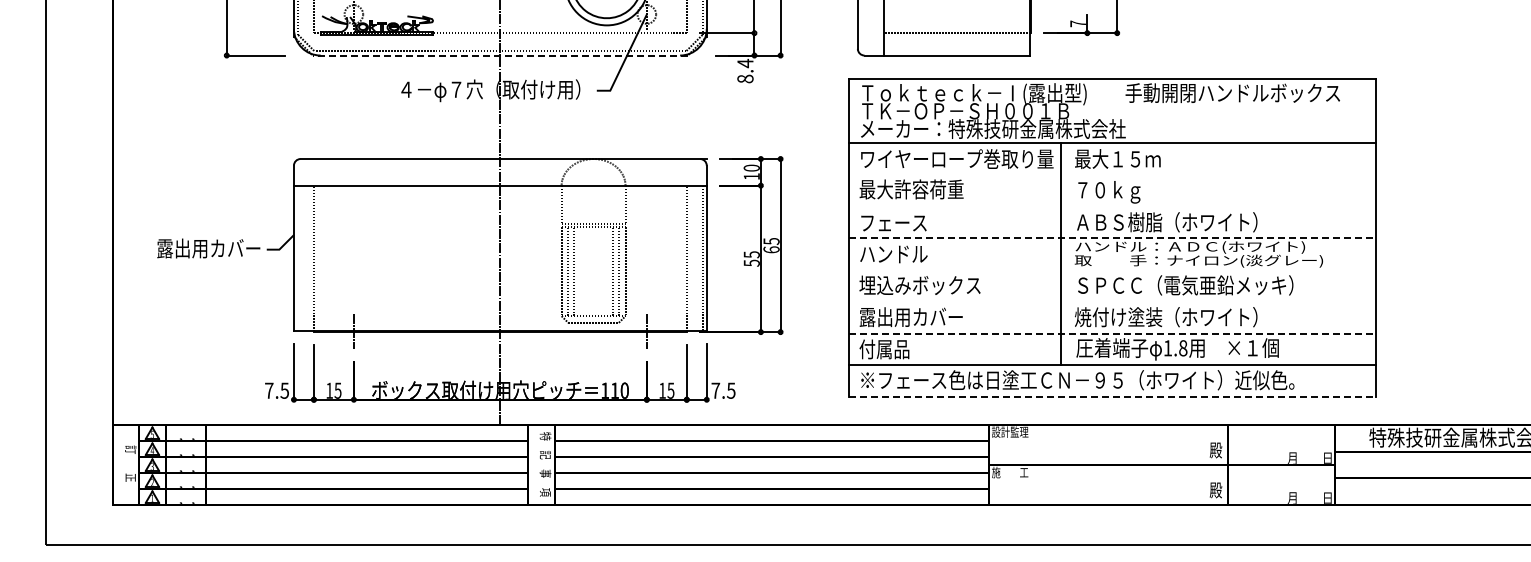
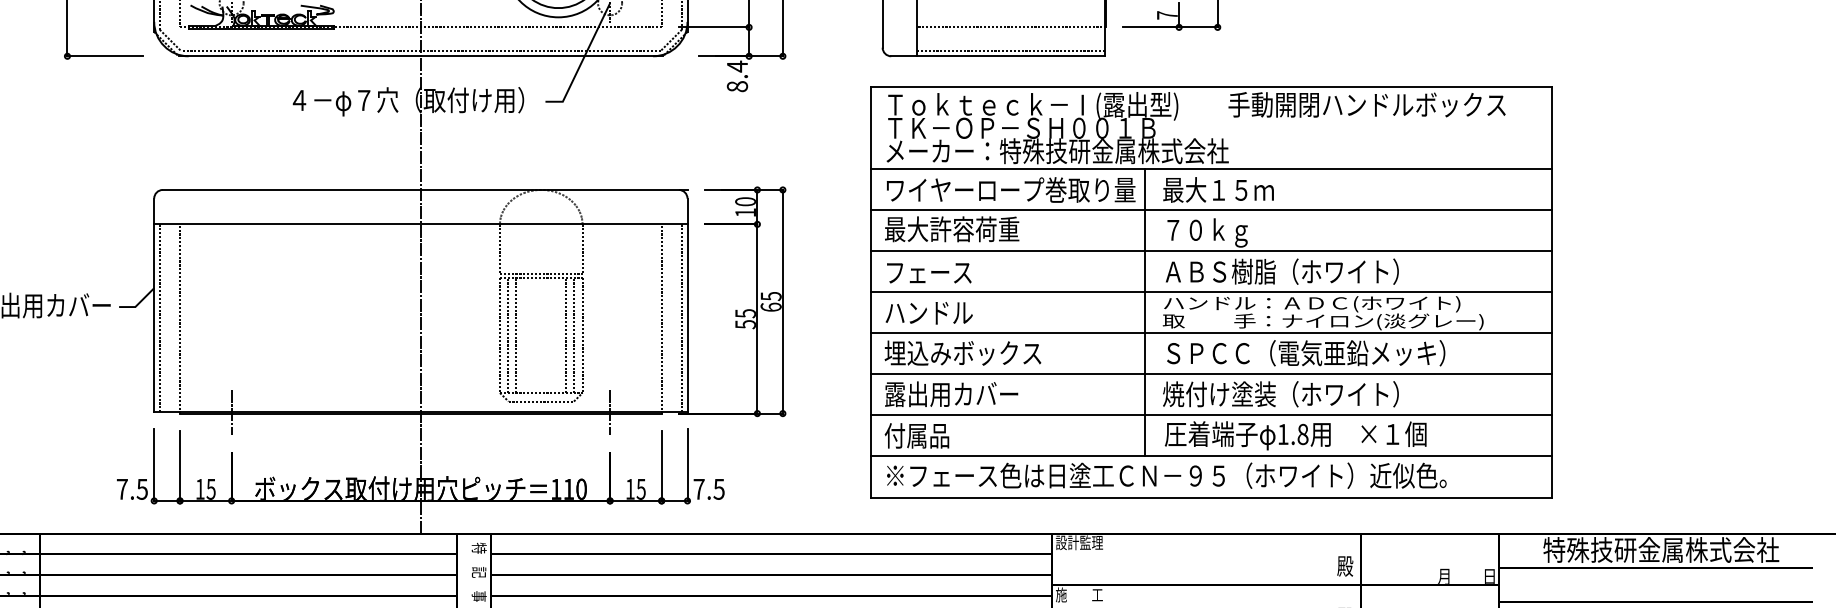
line: (956, 51) -> (1010, 51), added
line: (500, 55) -> (421, 56), dashed -> solid
line: (1112, 174) -> (1211, 209), added
line: (1112, 206) -> (1211, 251), added
line: (1113, 238) -> (1212, 292), dashed -> solid
line: (298, 257) -> (160, 317), added
line: (1112, 269) -> (1211, 332), added
line: (1112, 301) -> (1211, 374), added
line: (1113, 333) -> (1212, 415), dashed -> solid
line: (1113, 397) -> (1212, 498), dashed -> solid

